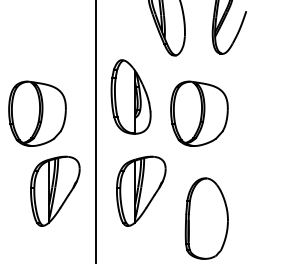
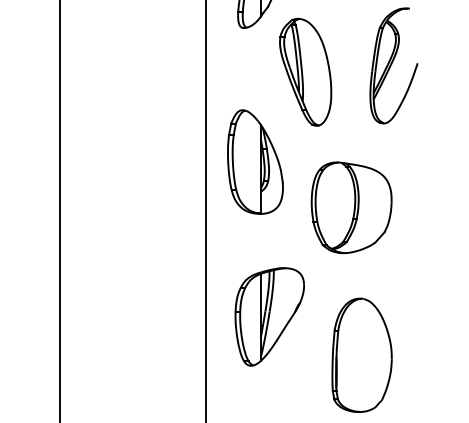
part: (131, 96) -> (255, 161), moved
part: (37, 113) -> (123, 207), removed
part: (55, 191) -> (148, 316), removed

